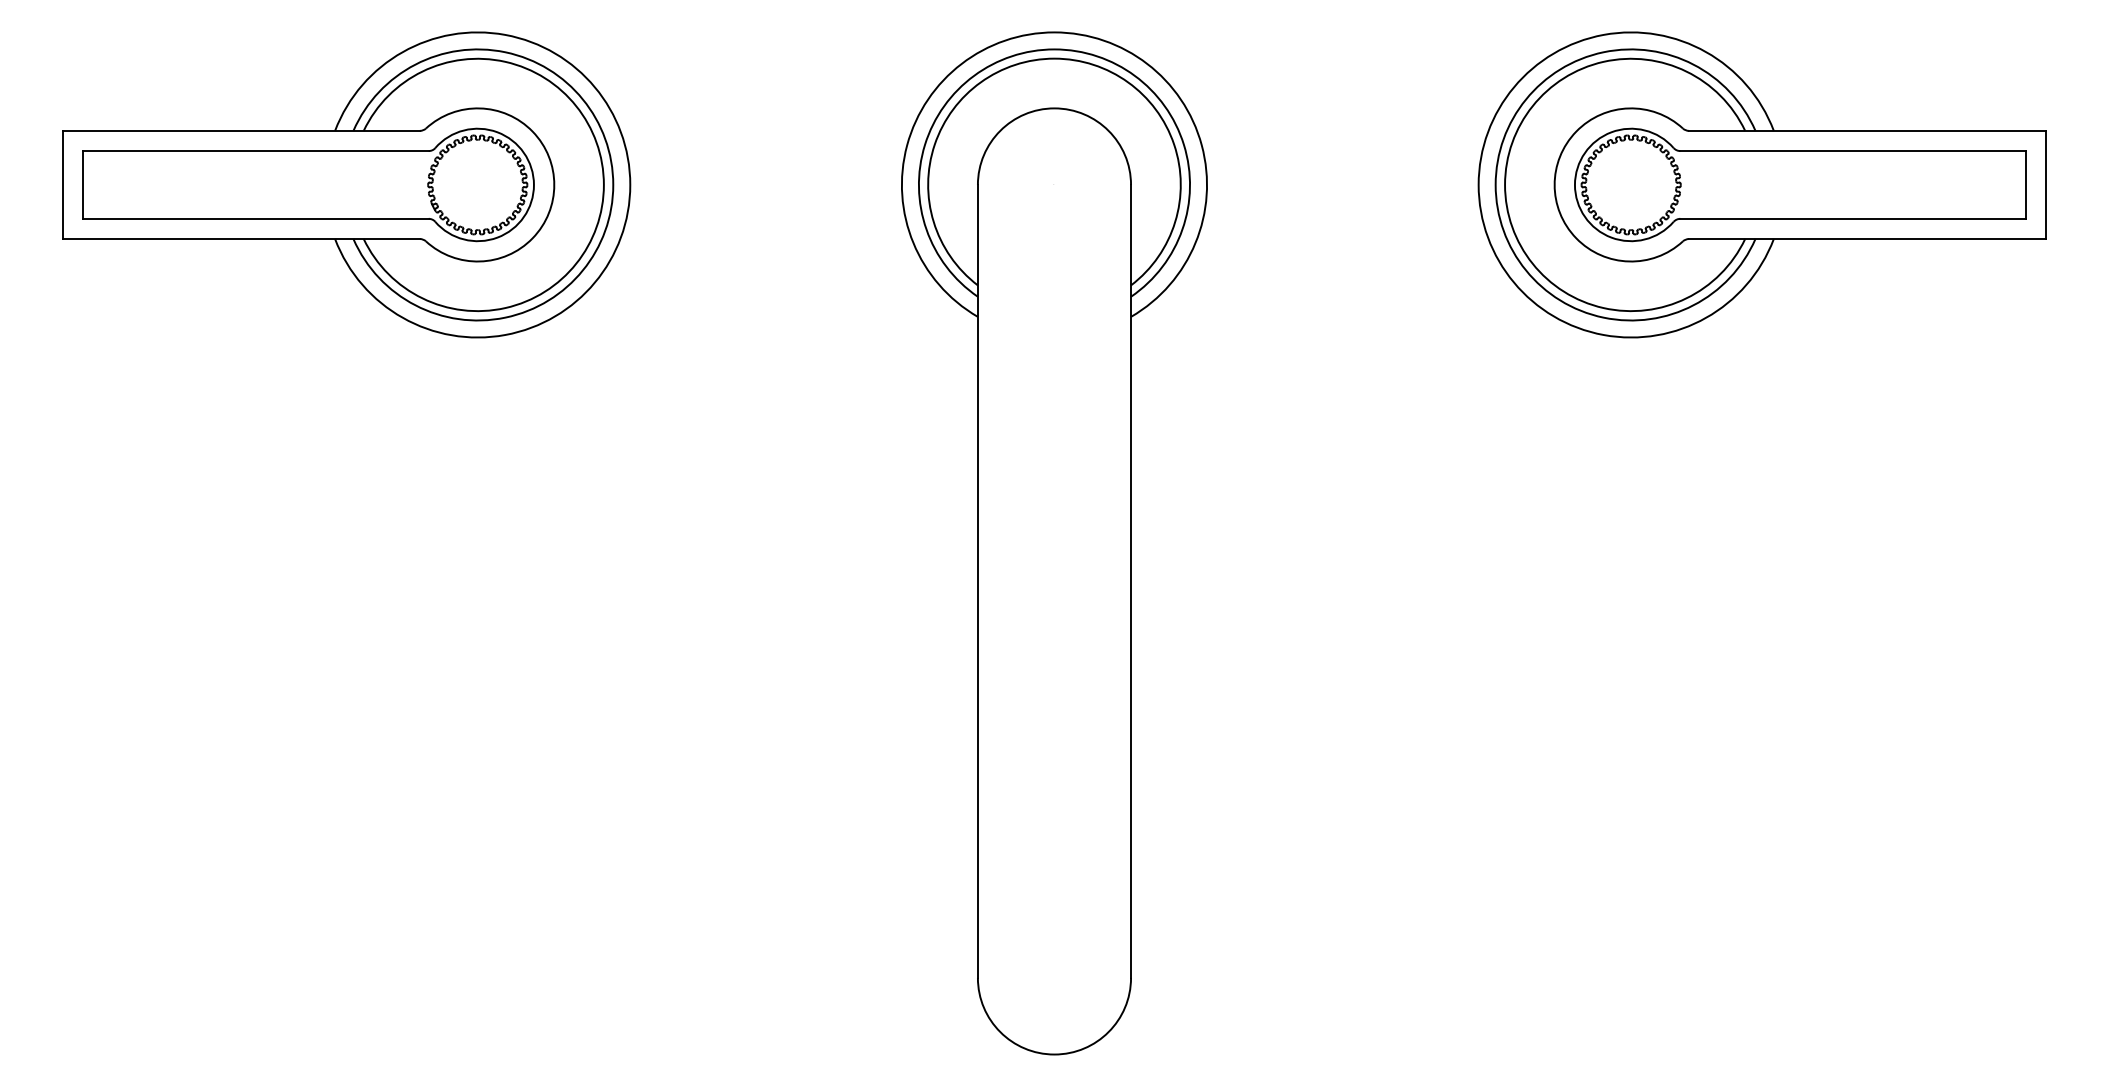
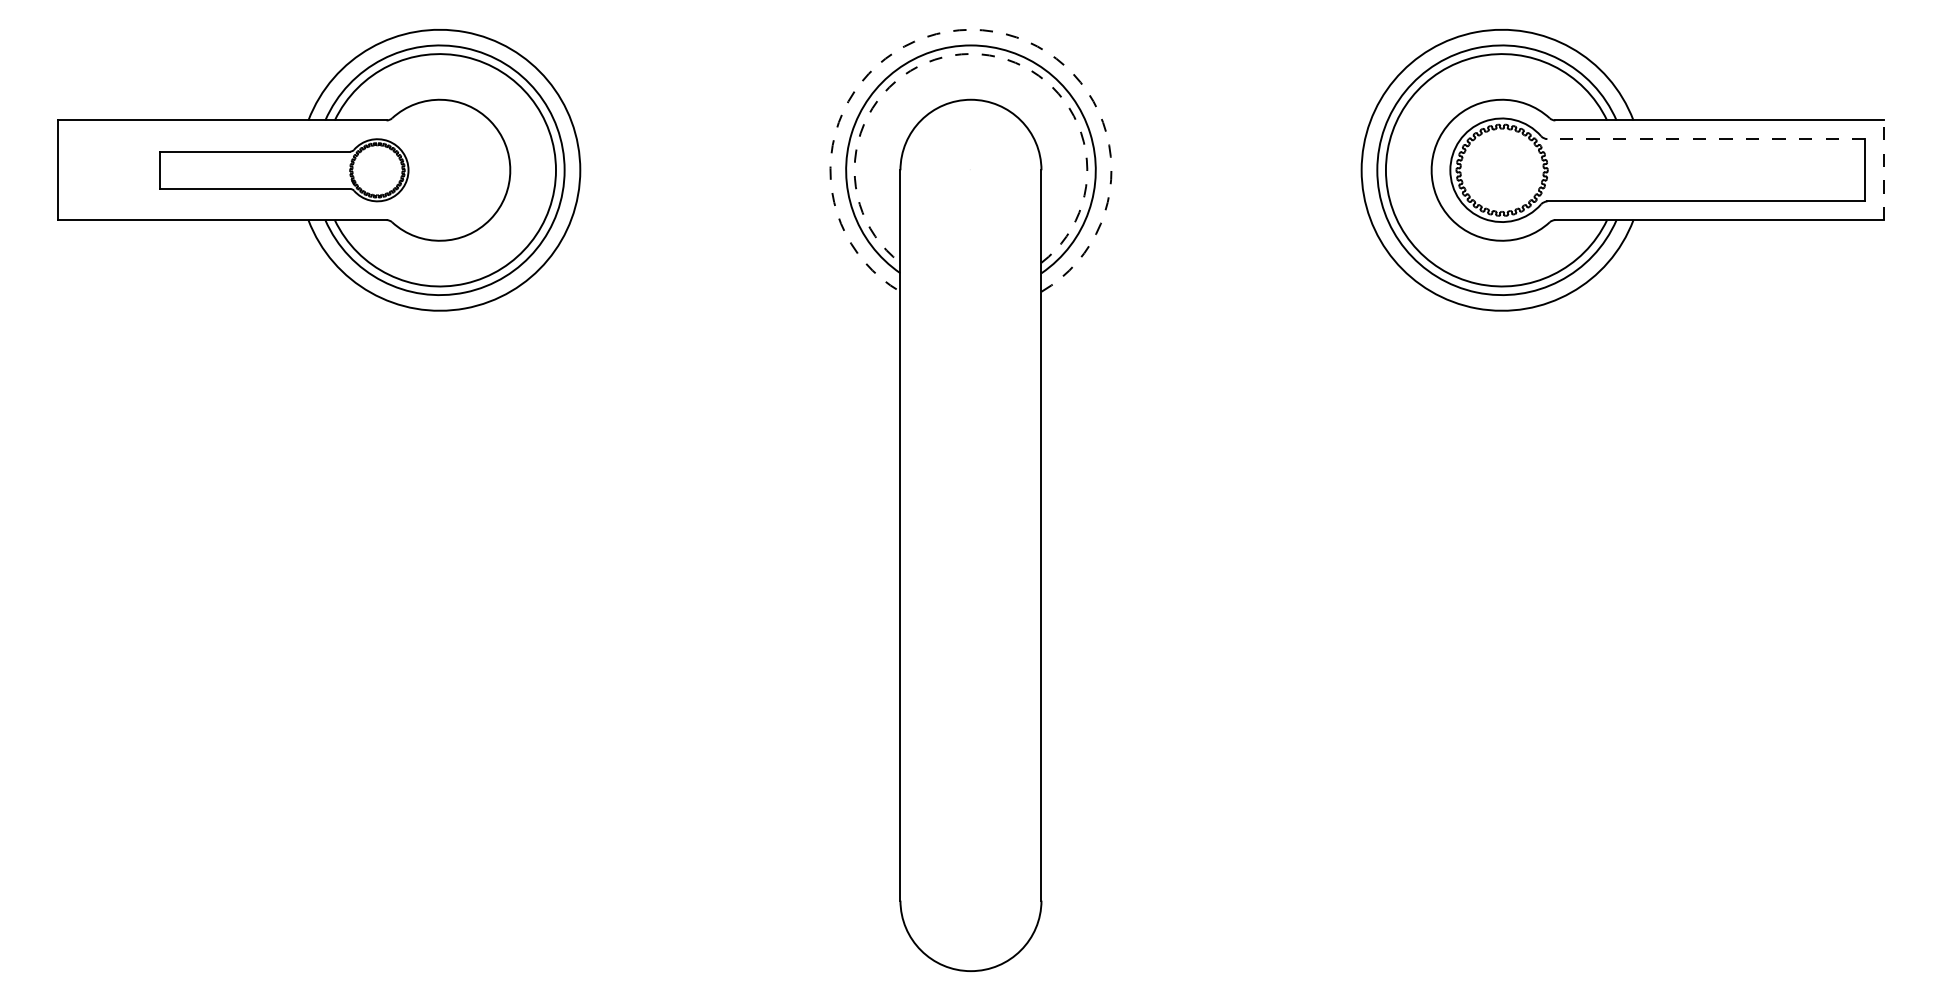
arc: (1054, 32) -> (971, 29), solid -> dashed
arc: (1054, 58) -> (971, 53), solid -> dashed
line: (1852, 151) -> (1705, 139), solid -> dashed
part: (308, 184) -> (283, 169), size x0.6
line: (2045, 184) -> (1883, 169), solid -> dashed

